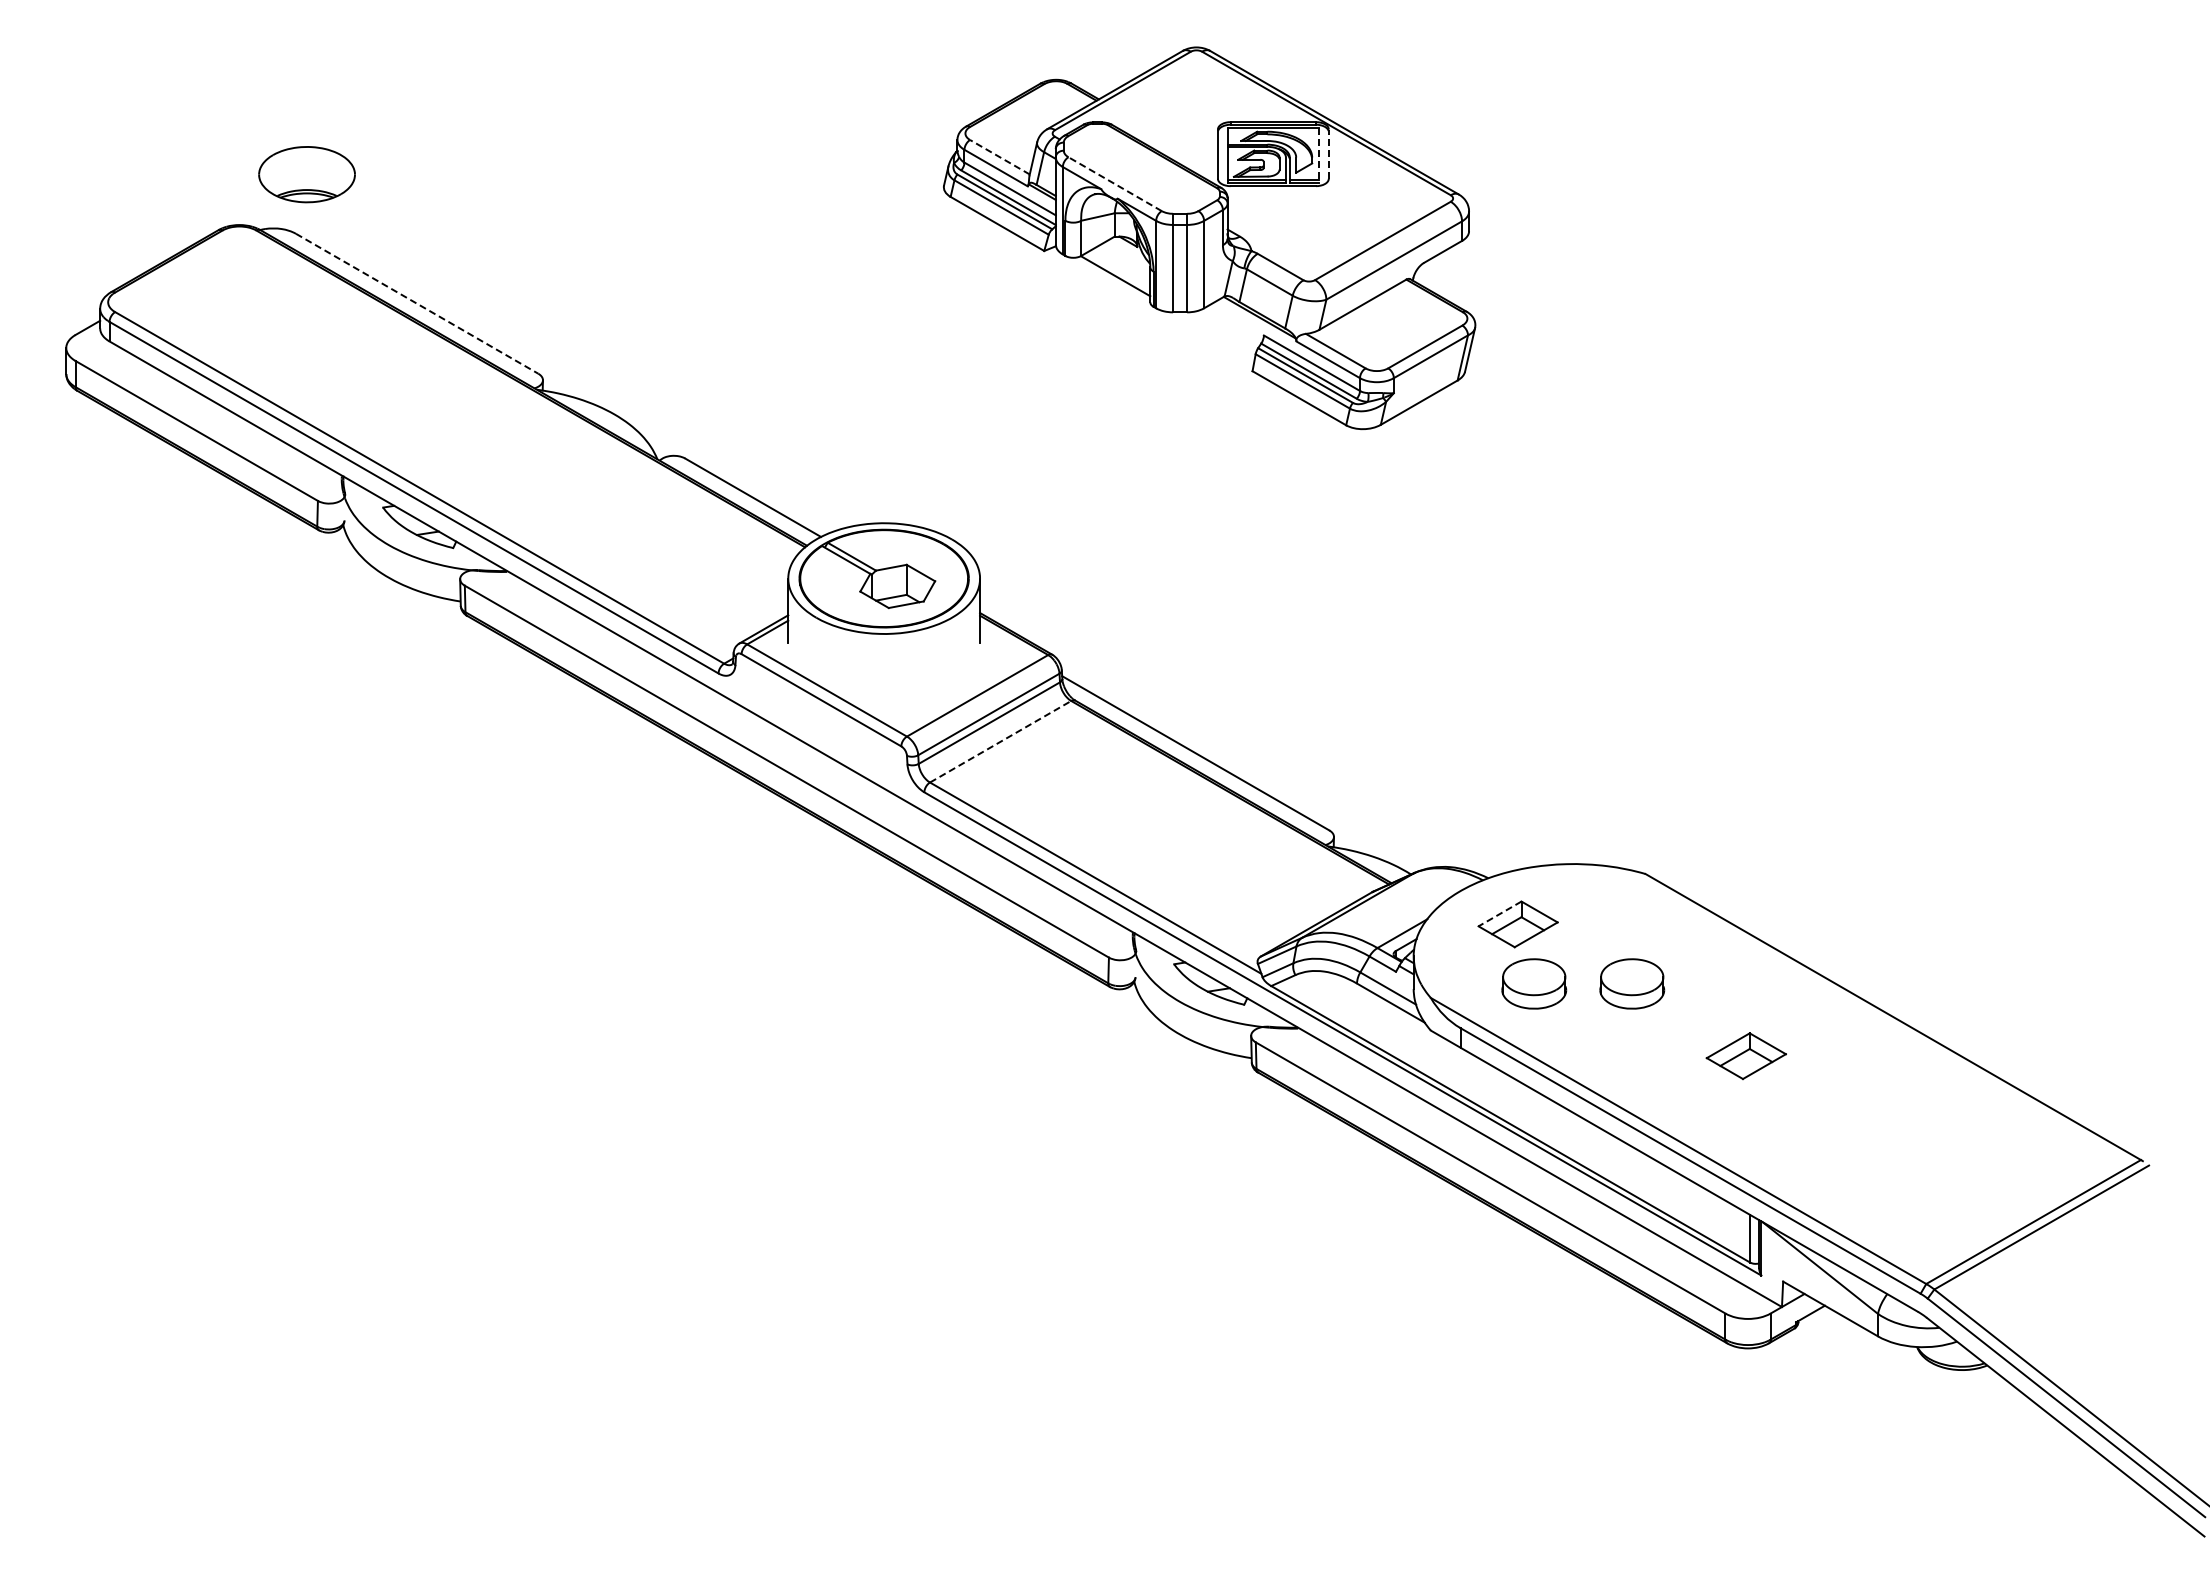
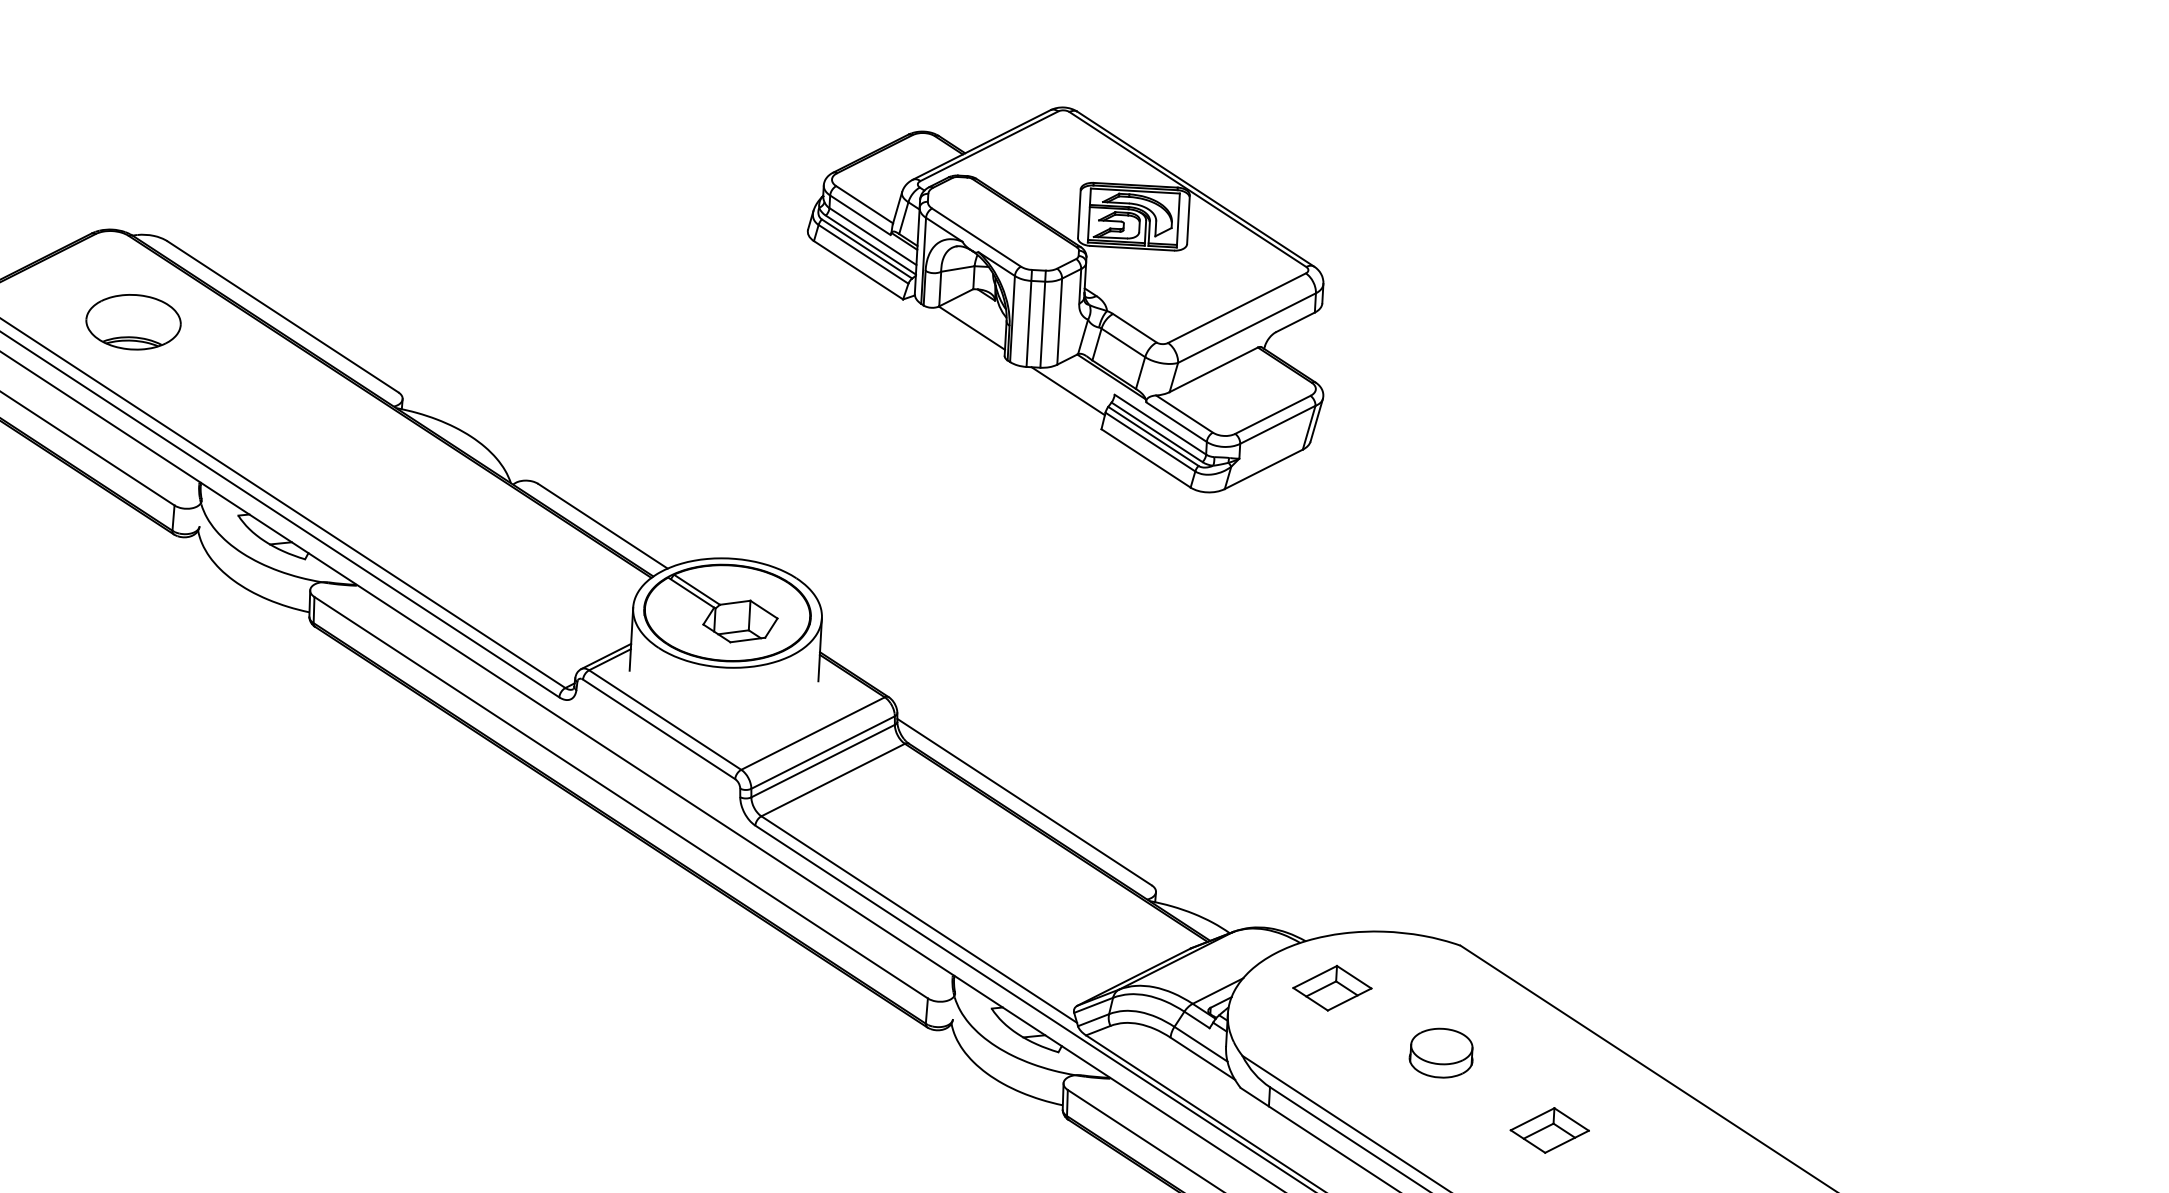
line: (1328, 154) -> (1188, 220), dashed -> solid
line: (1318, 155) -> (1178, 220), dashed -> solid
line: (999, 157) -> (864, 204), dashed -> solid
part: (306, 174) -> (133, 322), moved
line: (1115, 184) -> (976, 237), dashed -> solid
line: (417, 303) -> (283, 316), dashed -> solid
line: (1216, 334) -> (1068, 391), added
line: (1000, 741) -> (833, 779), dashed -> solid
line: (1500, 913) -> (1315, 976), dashed -> solid
part: (1534, 983) -> (1345, 1047), removed

